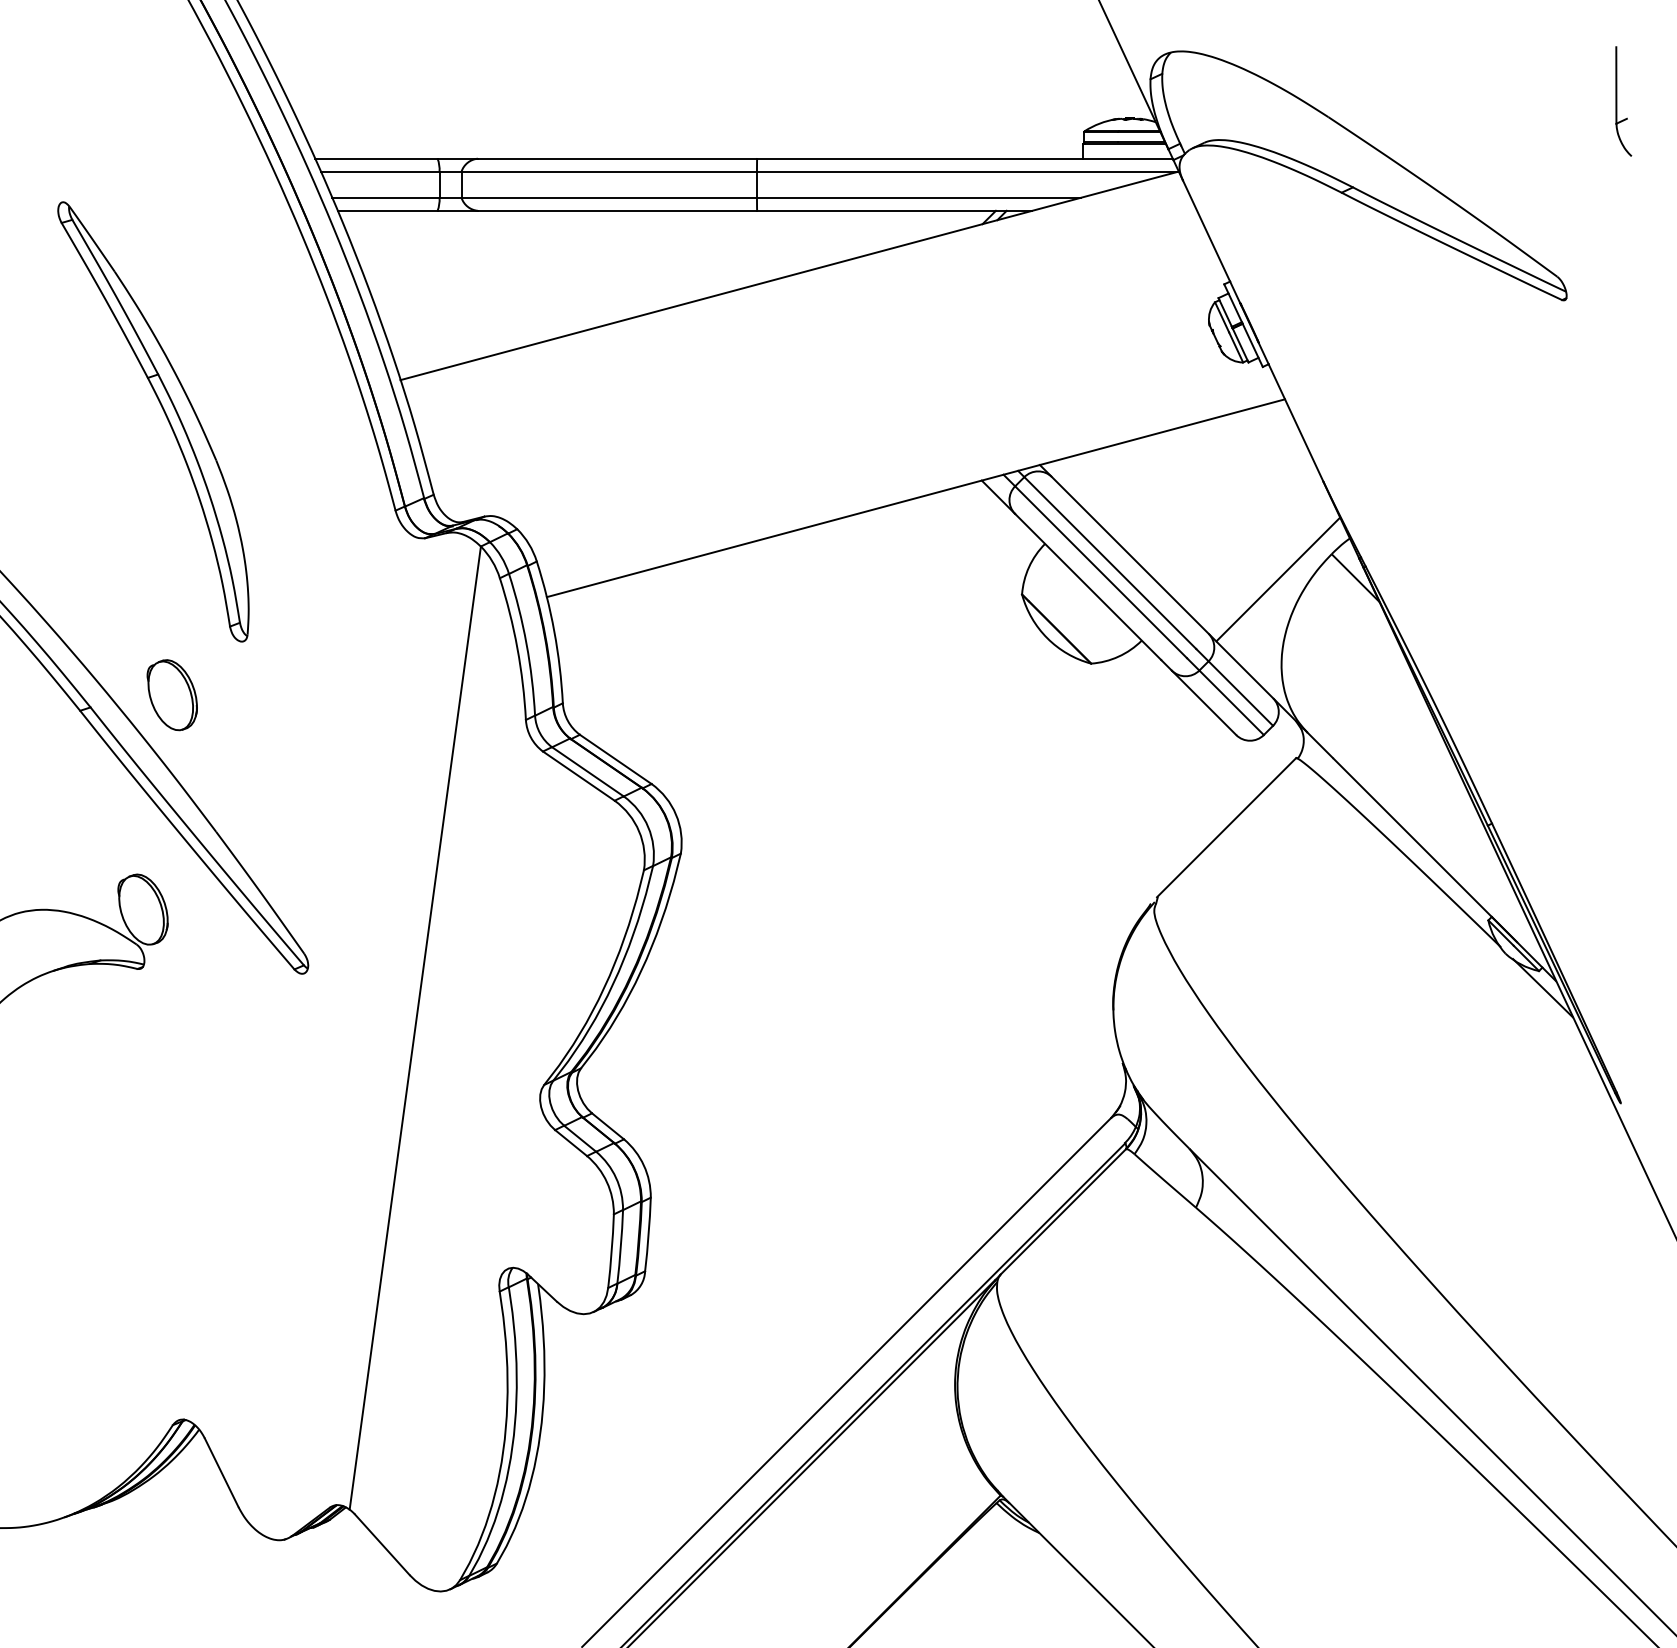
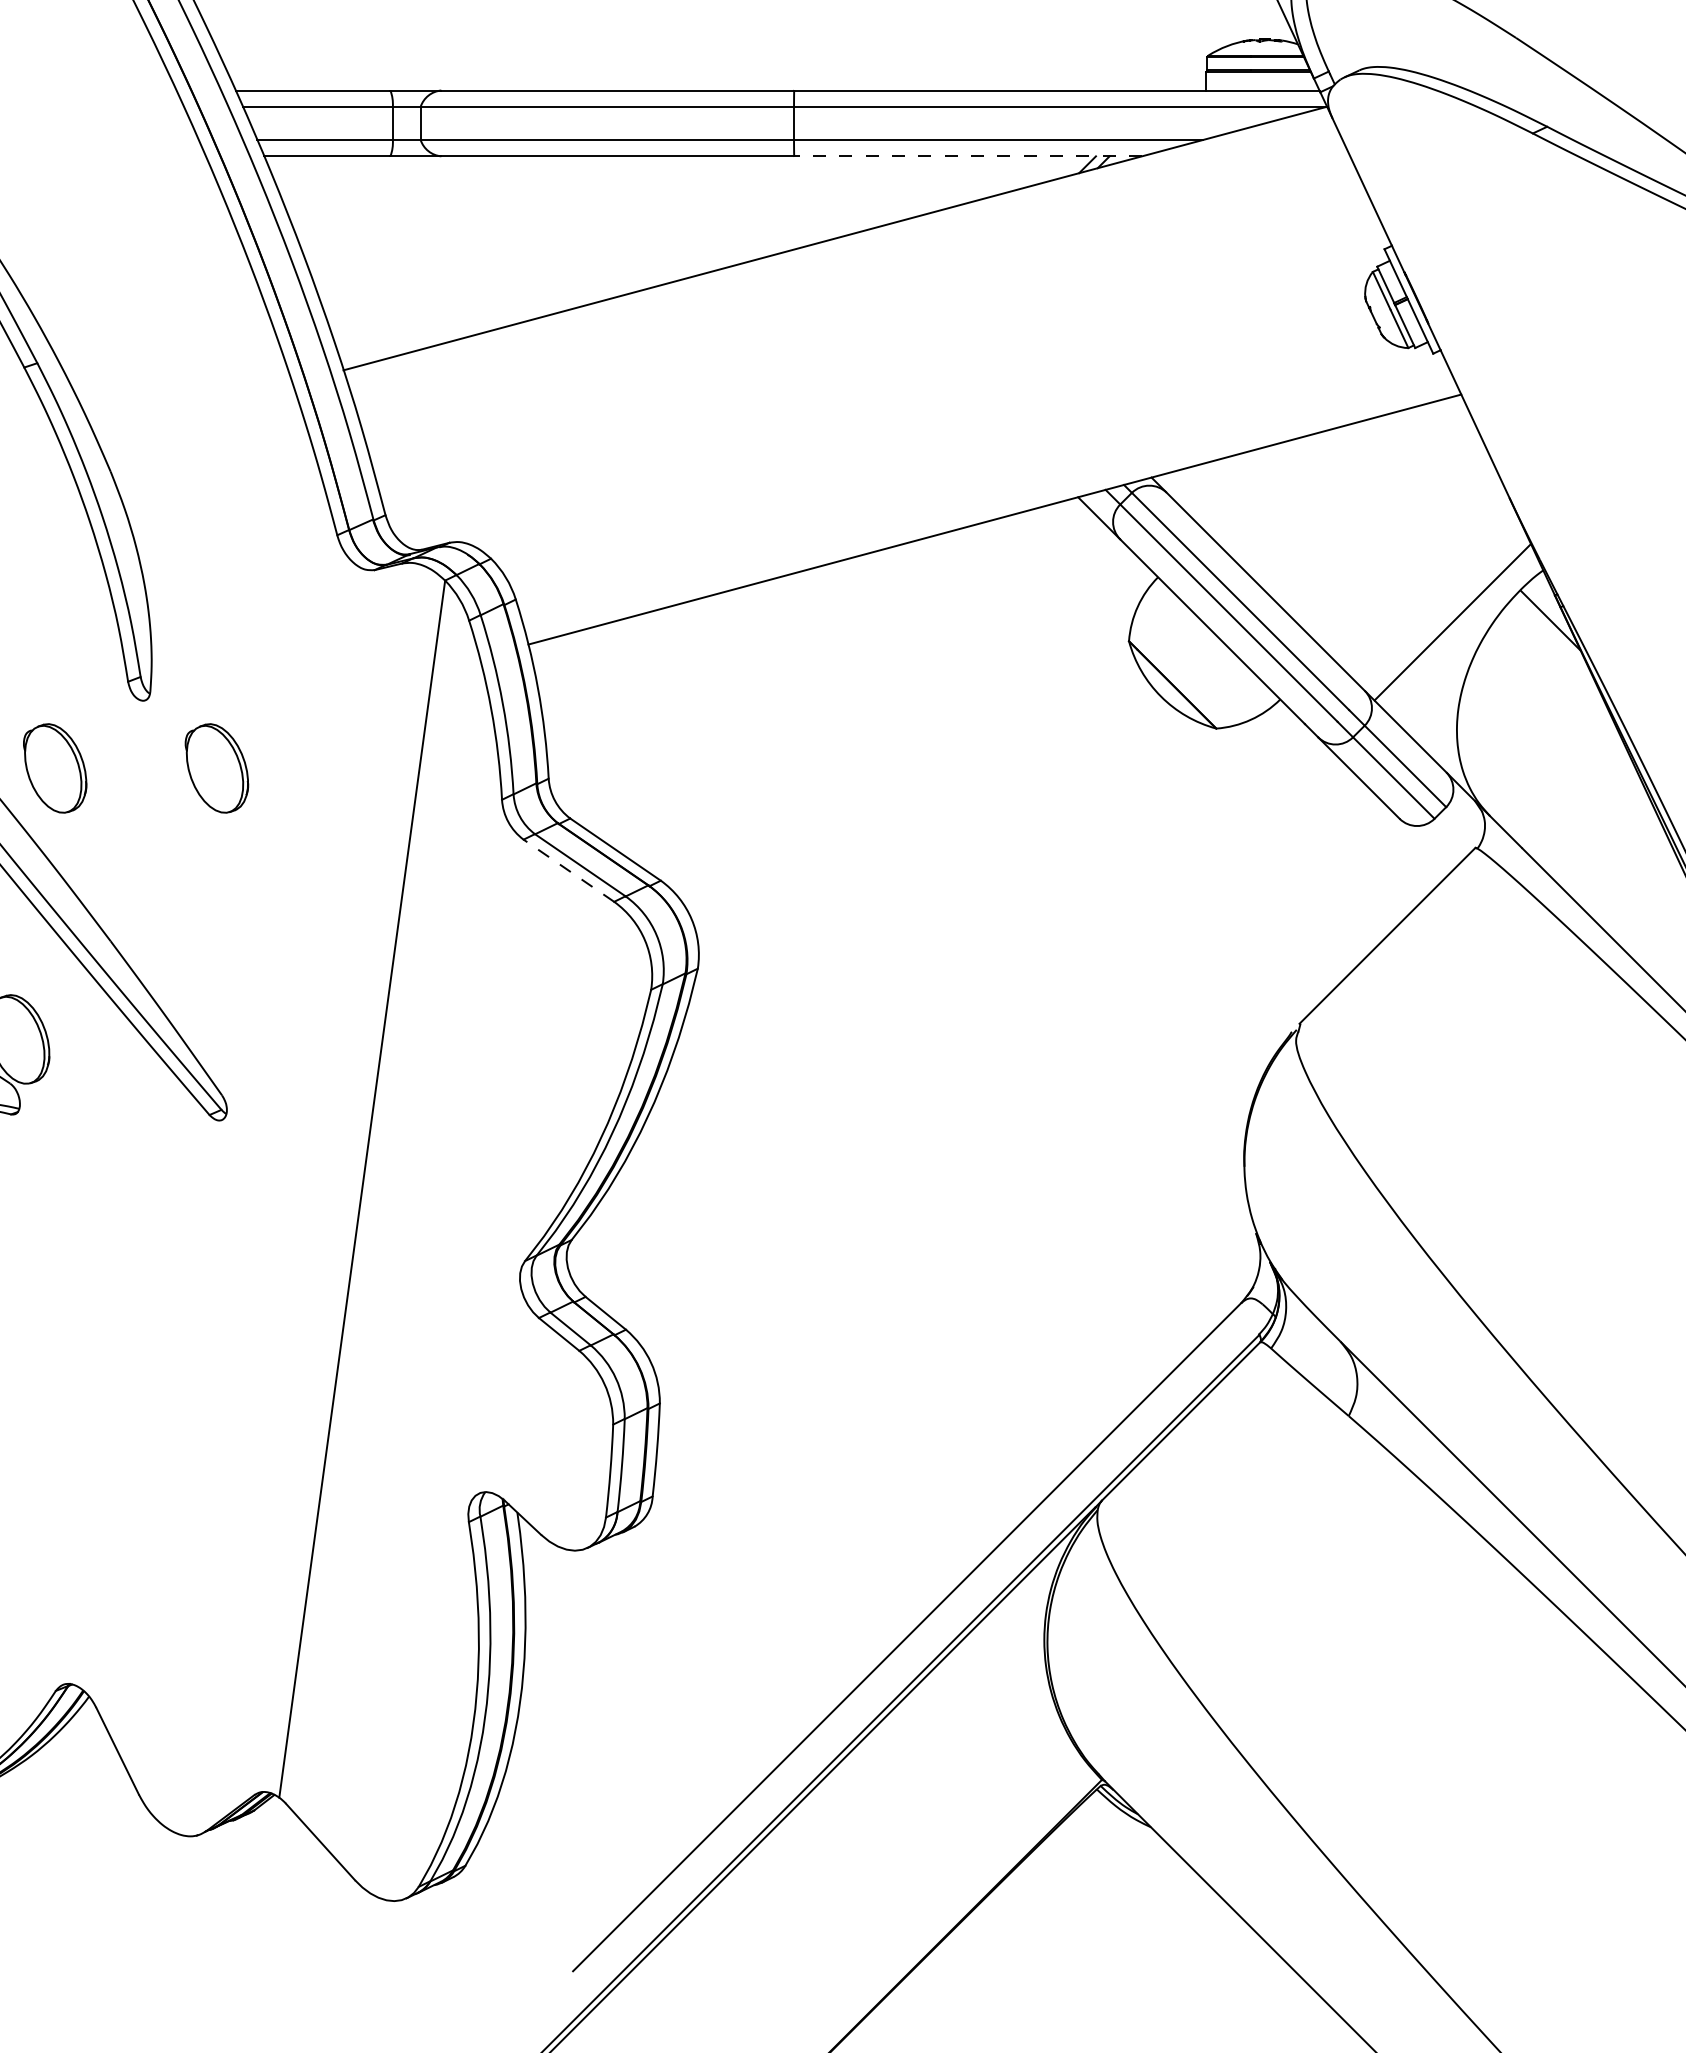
line: (894, 210) -> (967, 155), solid -> dashed
part: (299, 695) -> (215, 768), added
line: (578, 775) -> (568, 869), solid -> dashed

